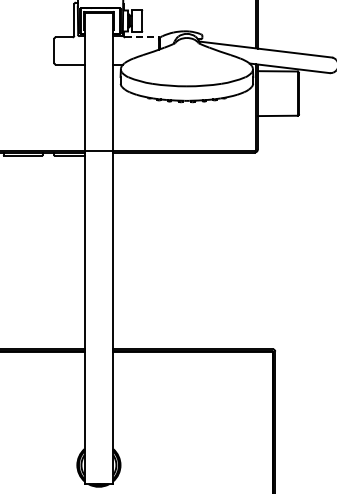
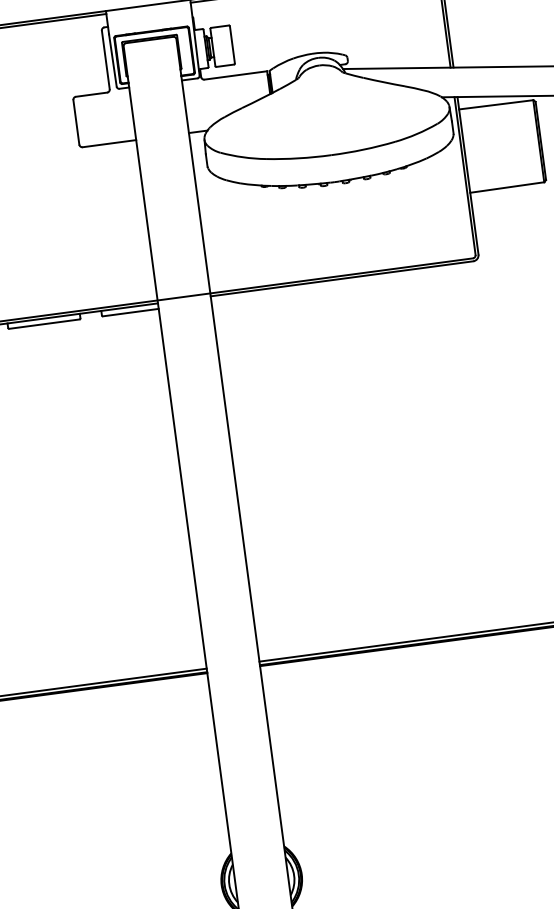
line: (142, 37) -> (236, 75), dashed -> solid

